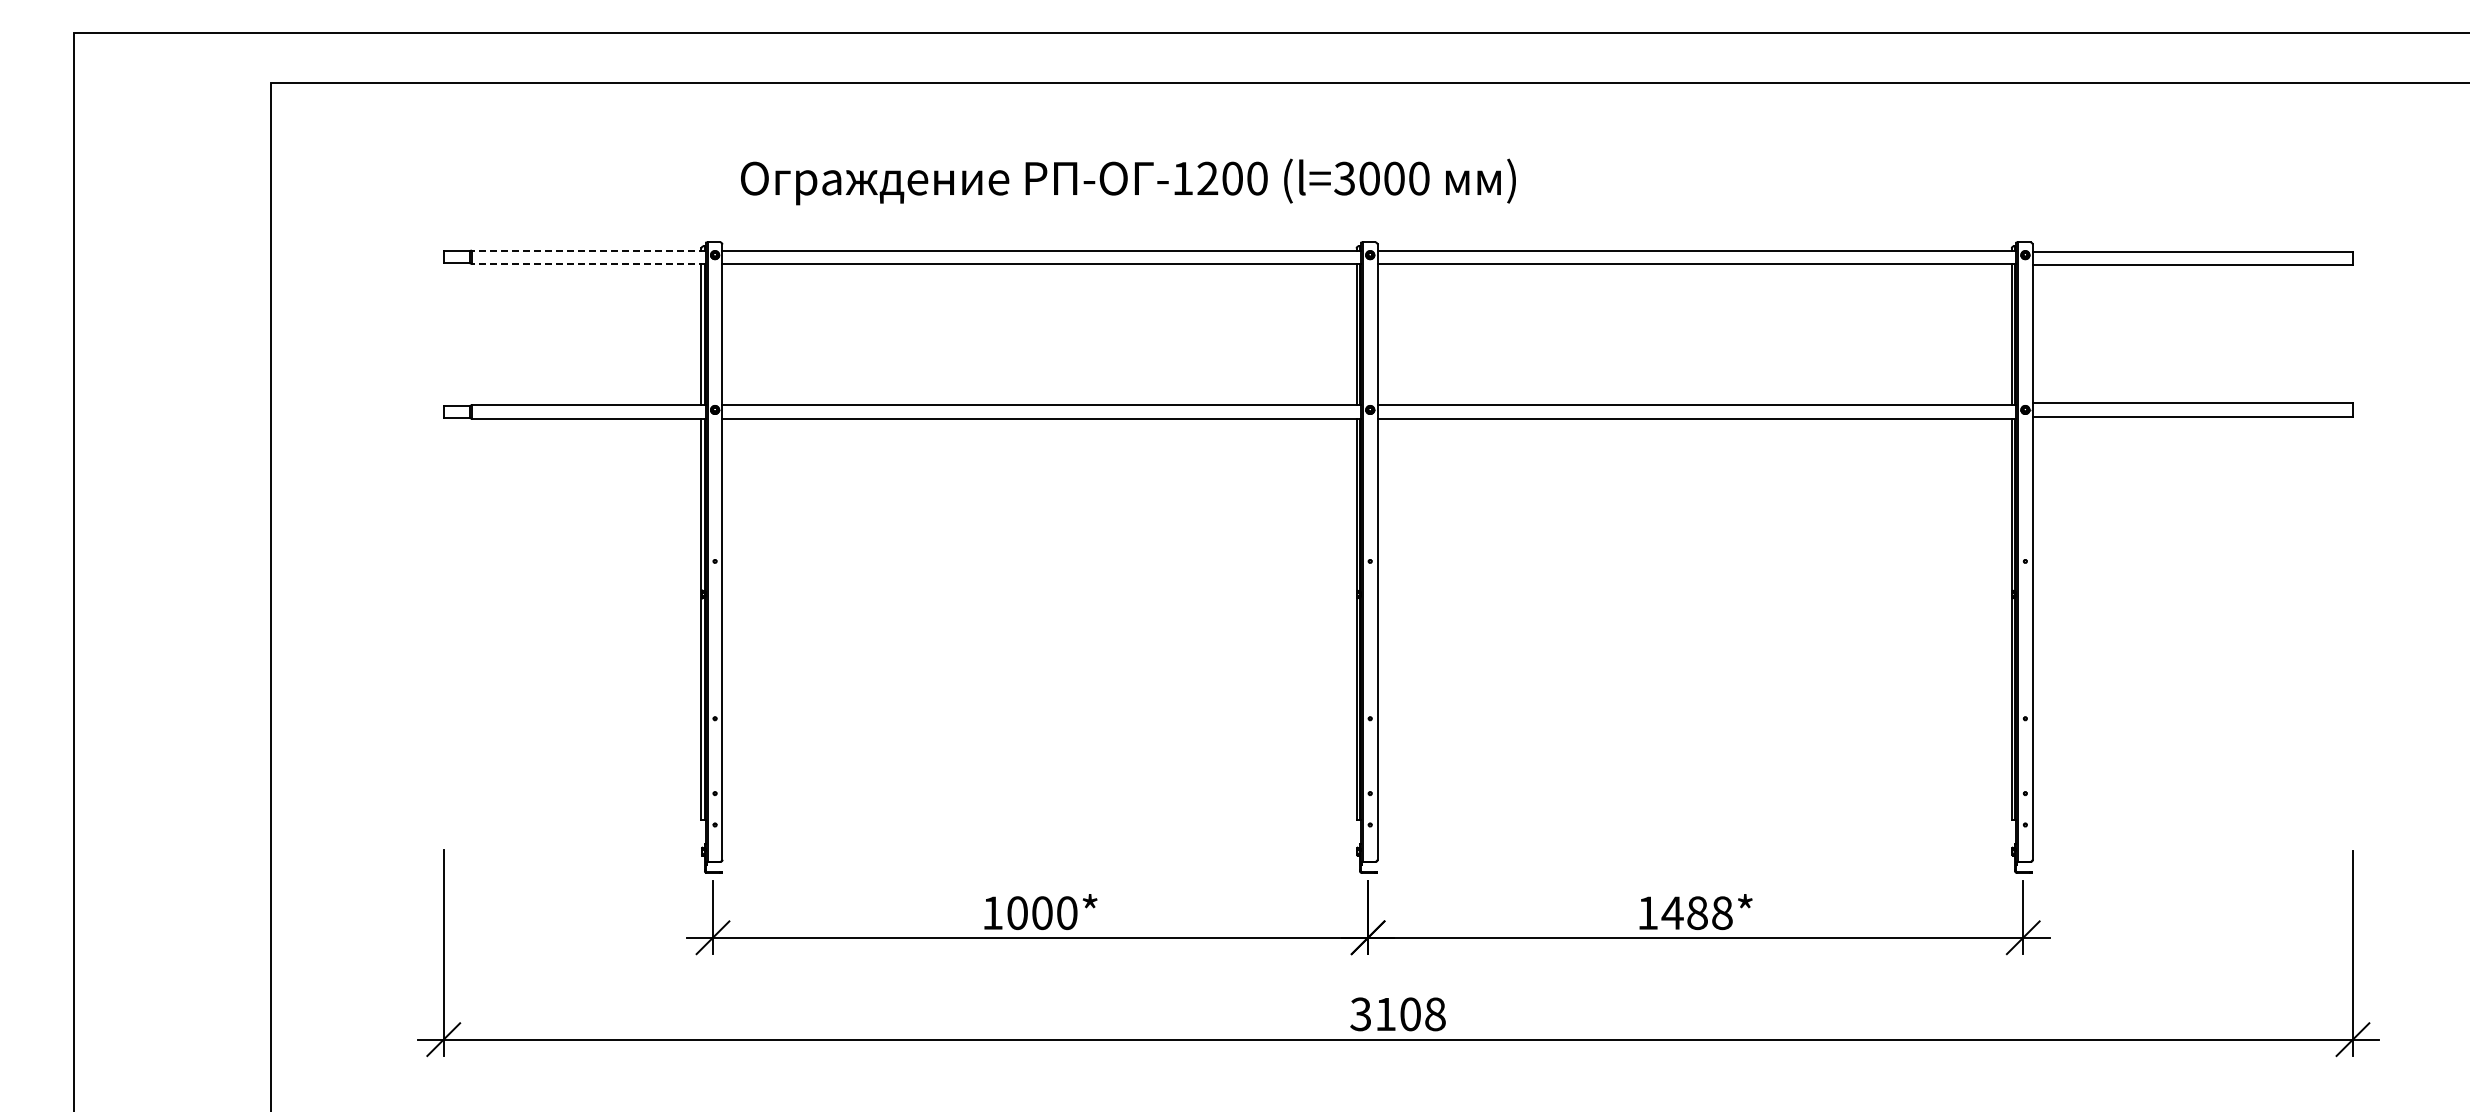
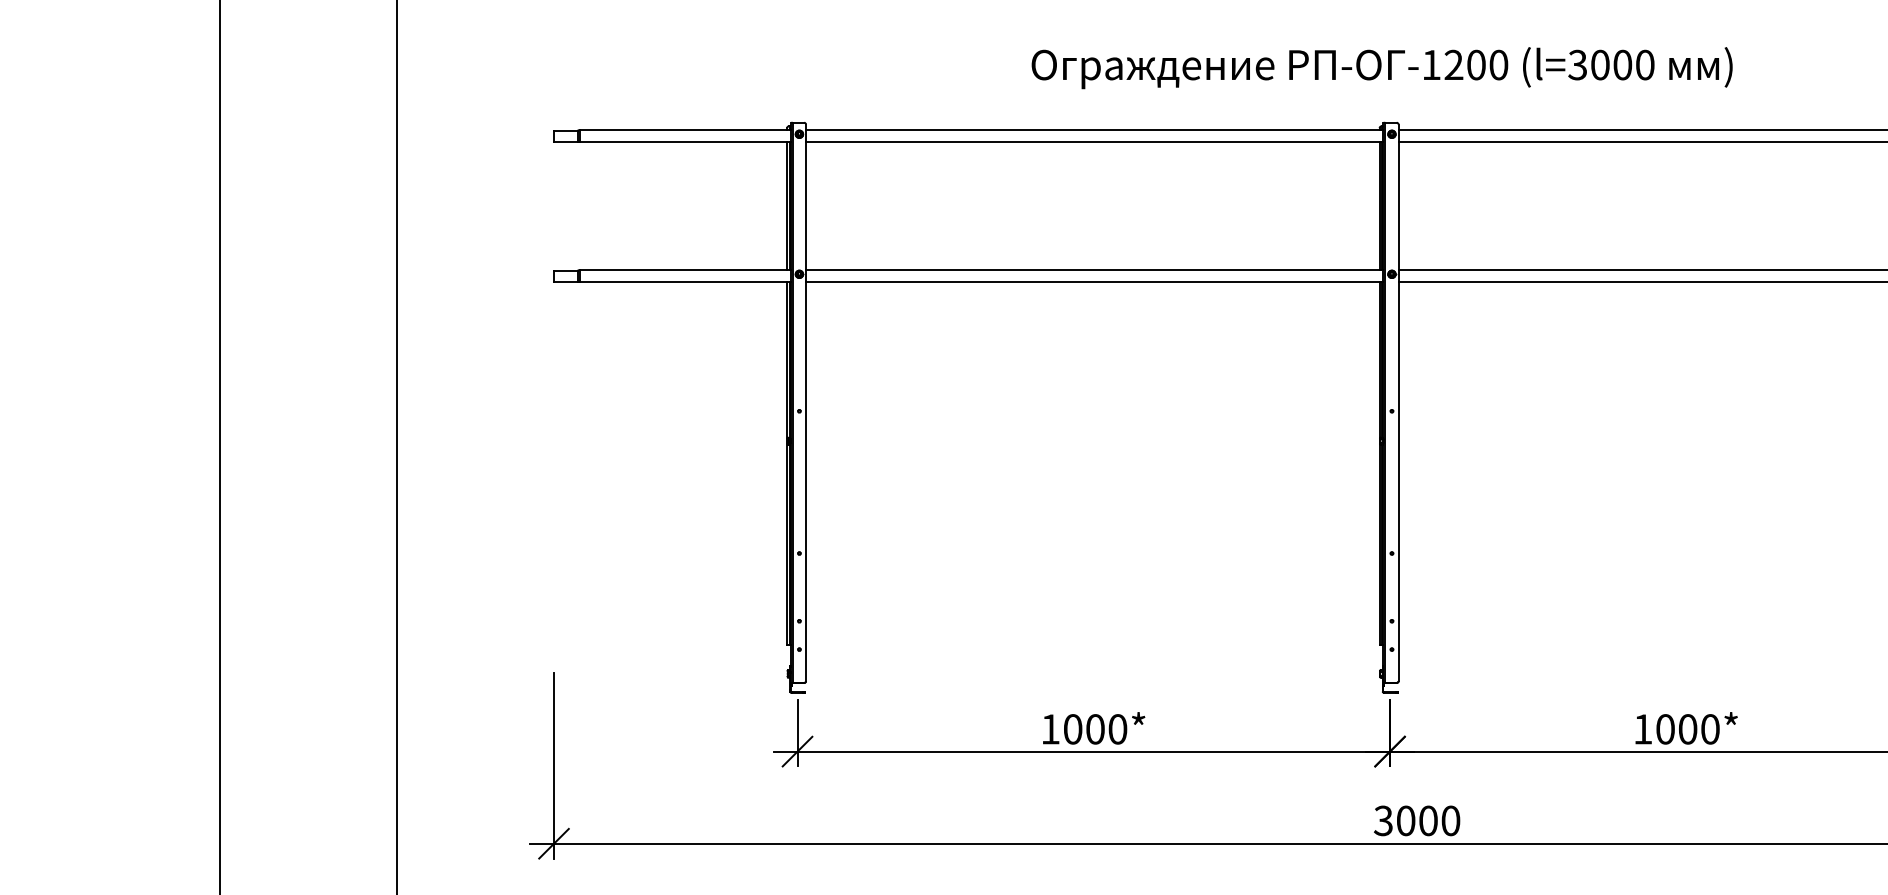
text: (1128, 181) -> (1382, 67), moved
line: (588, 250) -> (684, 130), dashed -> solid
line: (588, 263) -> (684, 141), dashed -> solid
text: (1696, 913) -> (1687, 729), 1488* -> 1000*
text: (1410, 1014) -> (1428, 821), 3108 -> 3000

